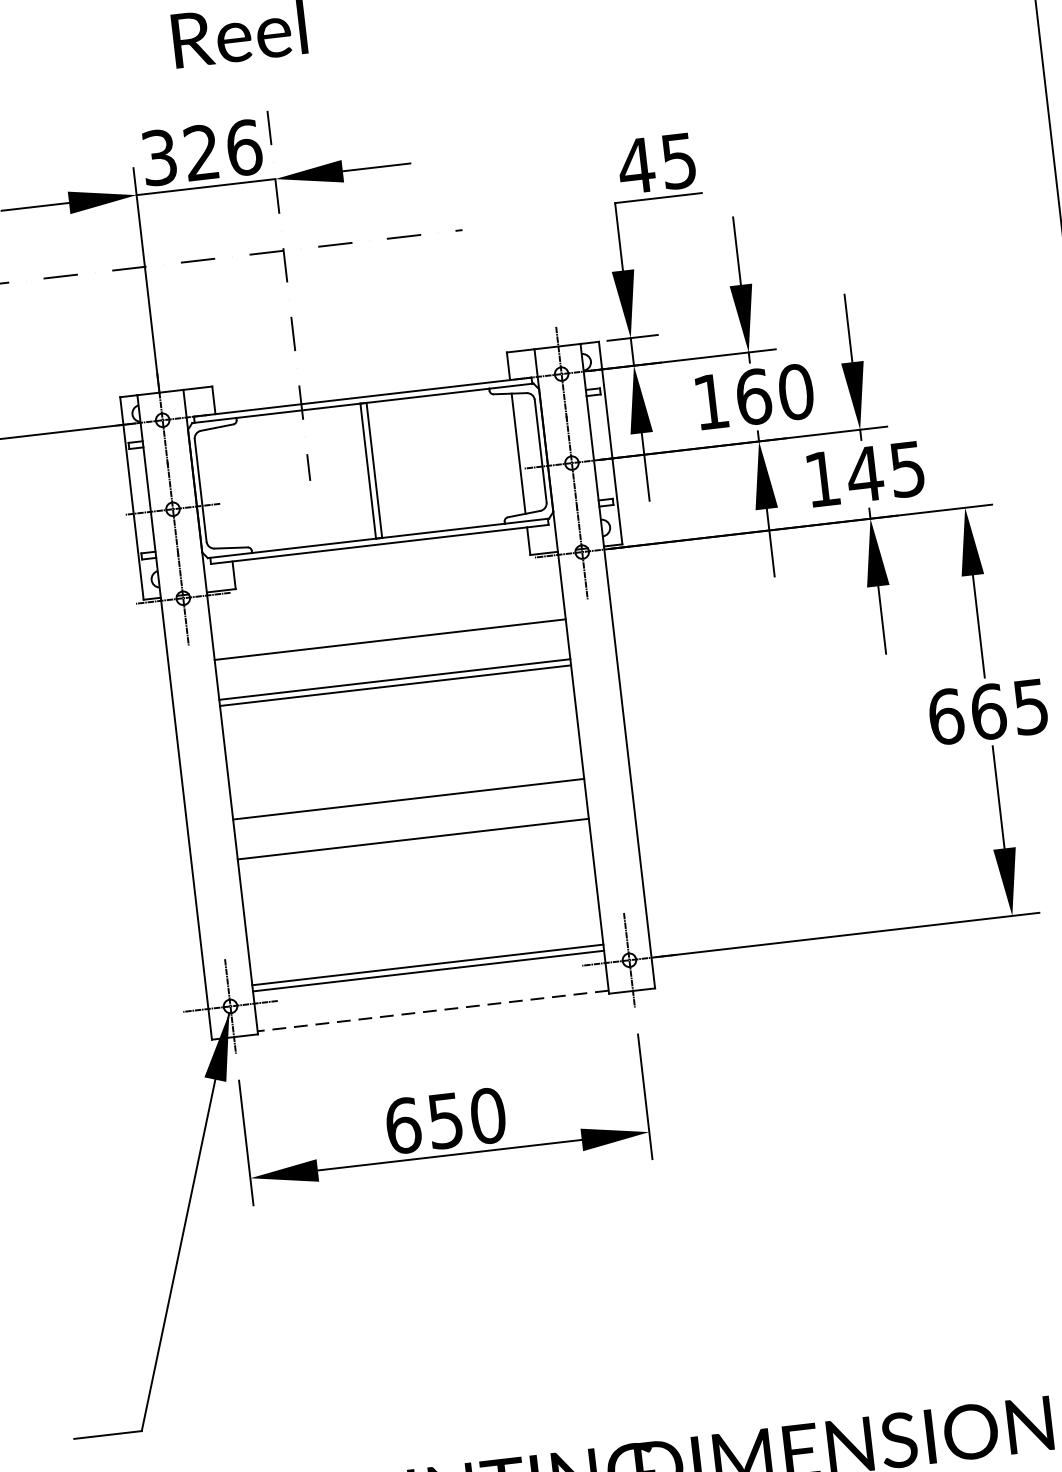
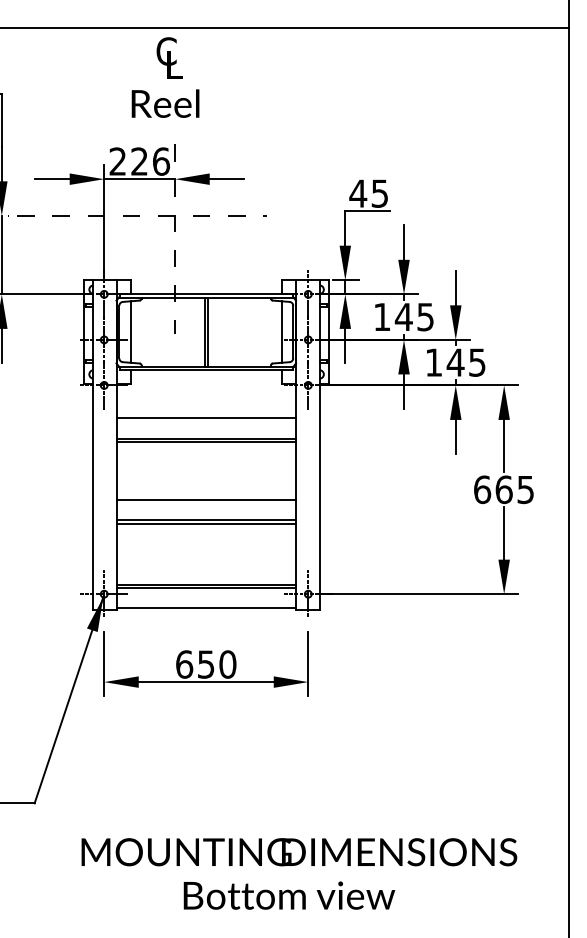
text: (158, 157) -> (117, 161), 326 -> 226
text: (774, 393) -> (414, 316), 160 -> 145
line: (224, 486) -> (131, 331), added
line: (414, 845) -> (206, 523), added
line: (433, 1011) -> (206, 608), dashed -> solid

